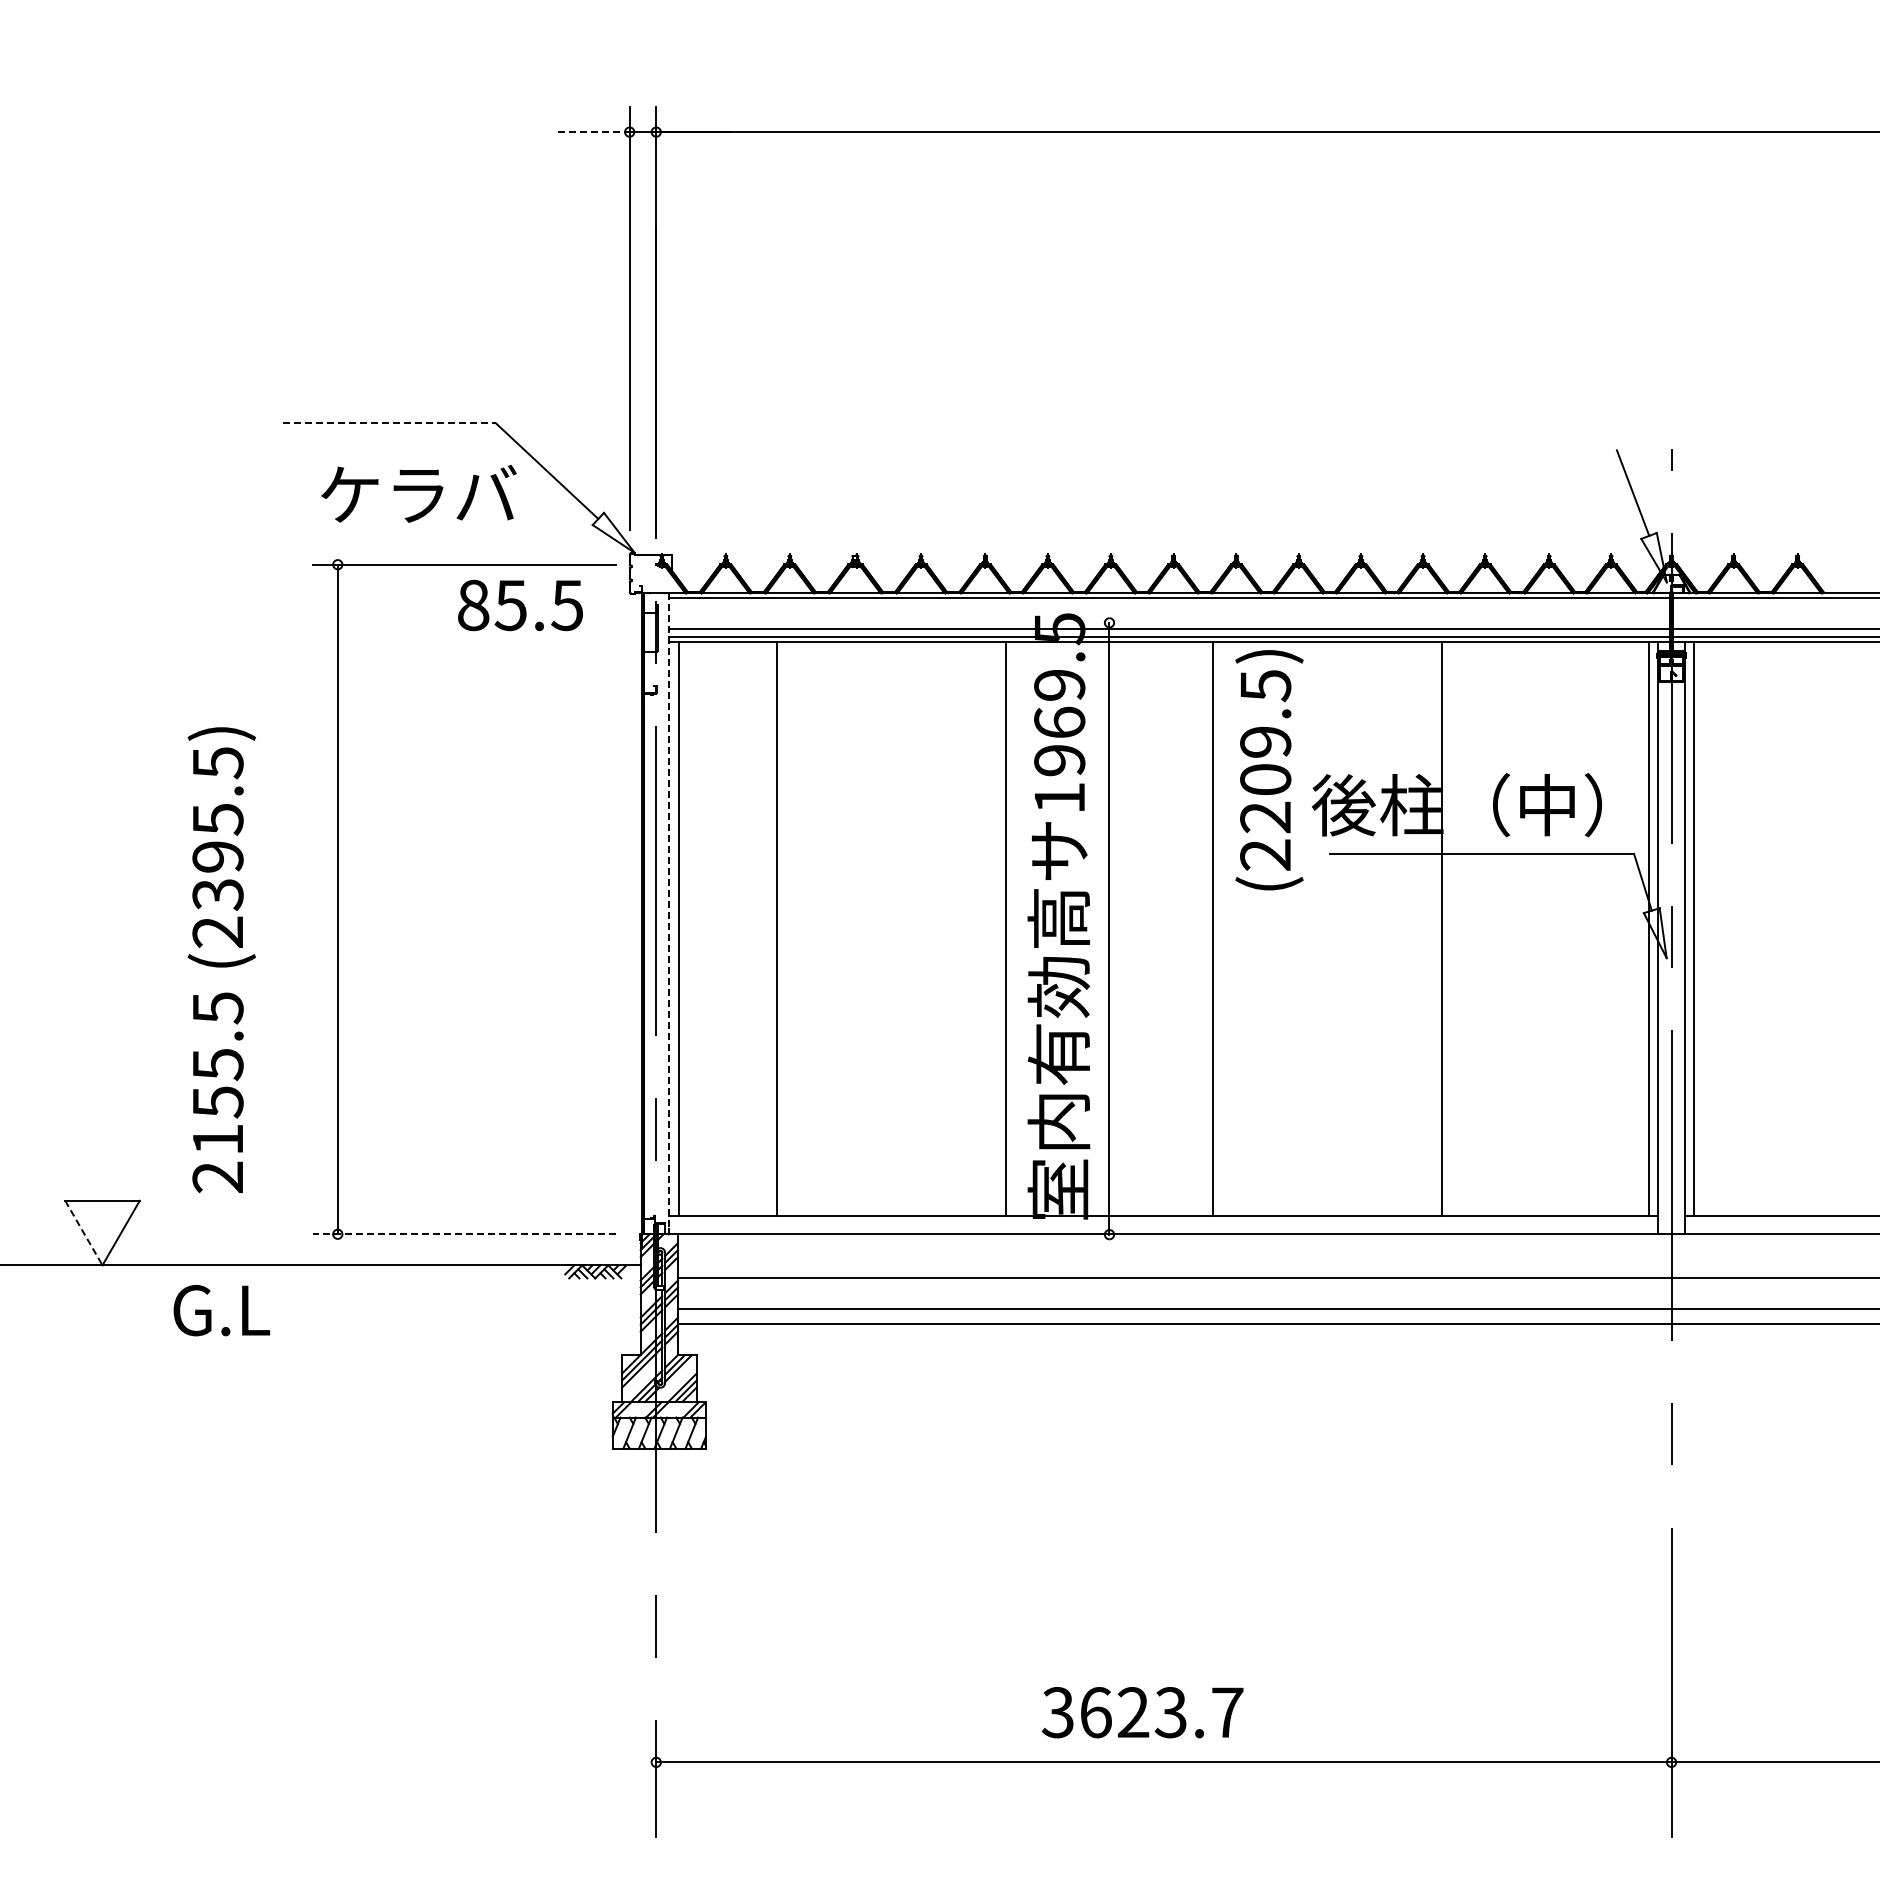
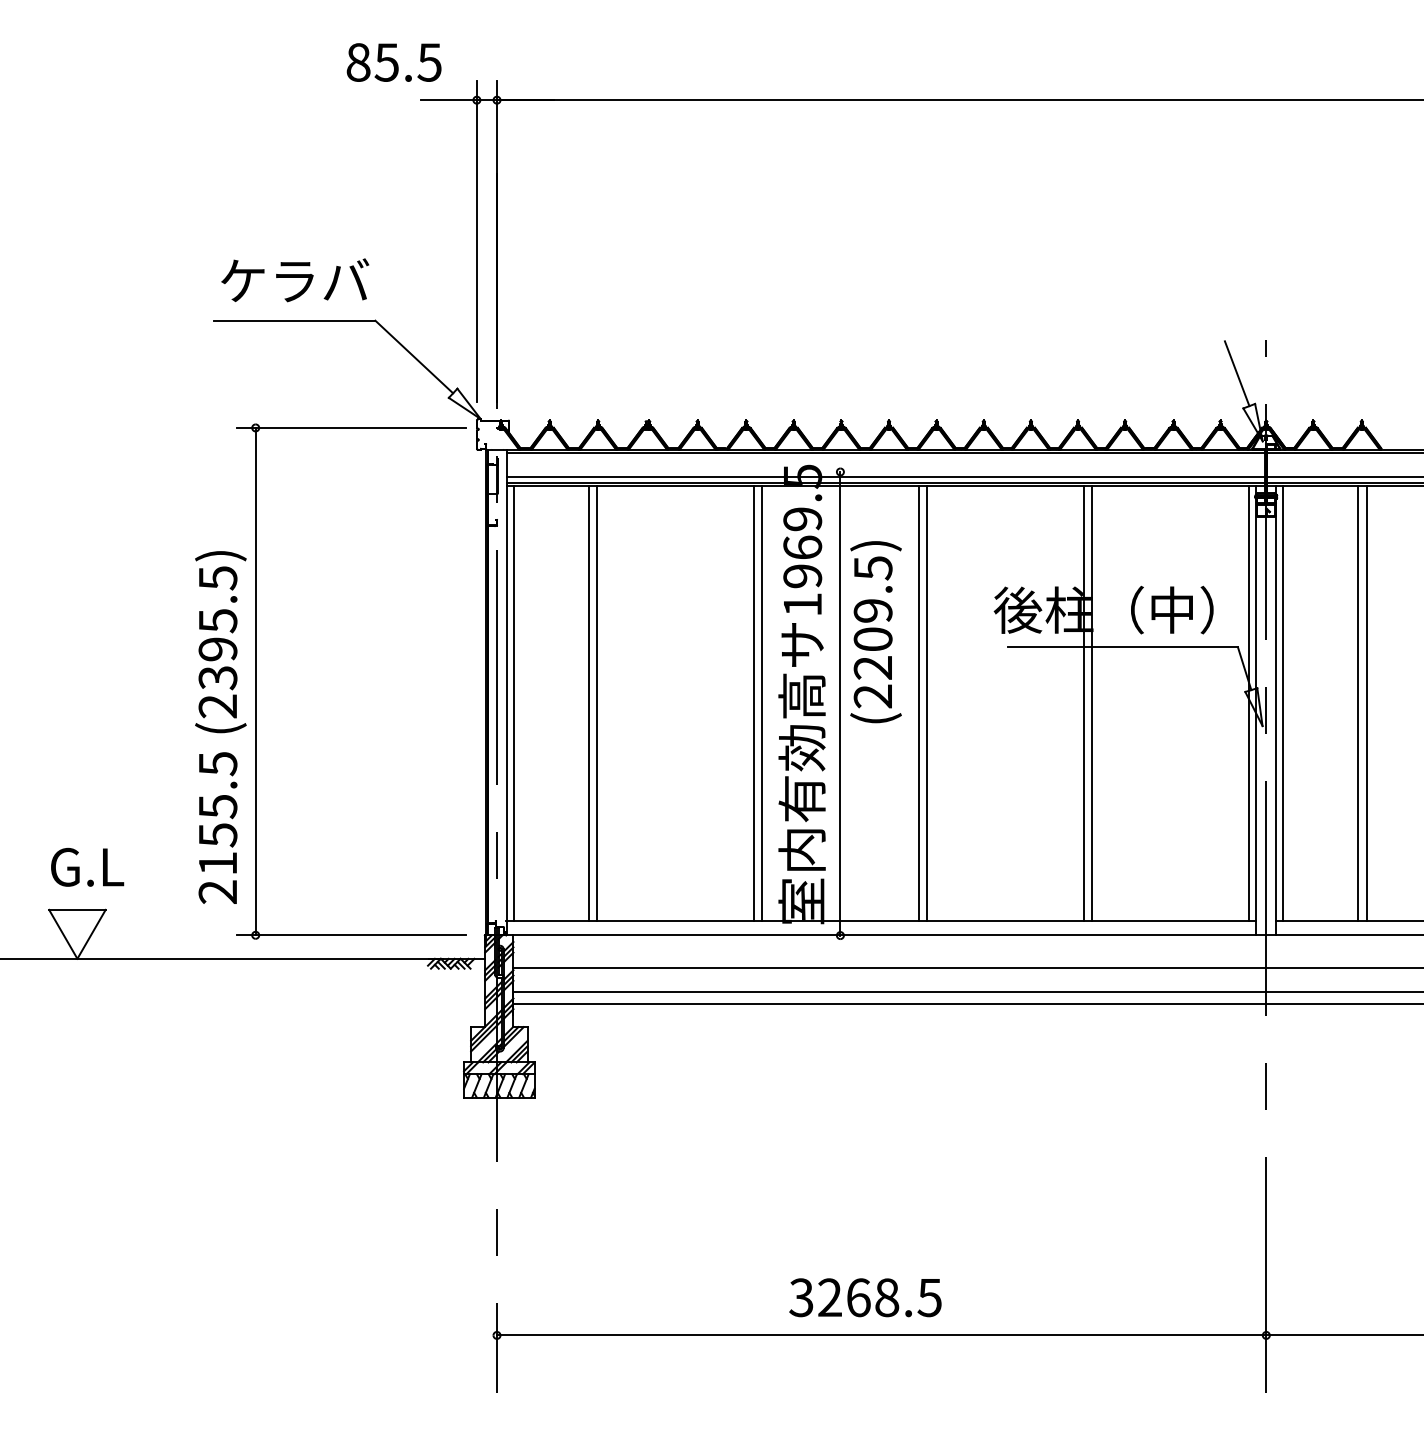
line: (592, 132) -> (448, 100), dashed -> solid
line: (389, 423) -> (294, 320), dashed -> solid
text: (418, 493) -> (294, 280), moved
text: (520, 605) -> (394, 62), moved
text: (1269, 770) -> (876, 632), moved
line: (669, 914) -> (507, 692), dashed -> solid
line: (788, 928) -> (597, 703), added
line: (994, 928) -> (753, 703), added
line: (1224, 928) -> (927, 703), added
line: (1430, 928) -> (1083, 703), added
line: (1792, 928) -> (1357, 703), added
line: (1803, 928) -> (1366, 703), added
text: (221, 959) -> (220, 727), moved
line: (84, 1233) -> (63, 934), dashed -> solid
line: (463, 1234) -> (350, 935), dashed -> solid
text: (221, 1310) -> (87, 867), moved
text: (1161, 1712) -> (879, 1297), 3623.7 -> 3268.5

